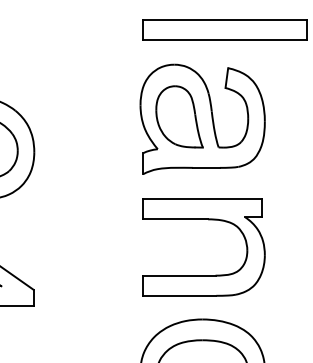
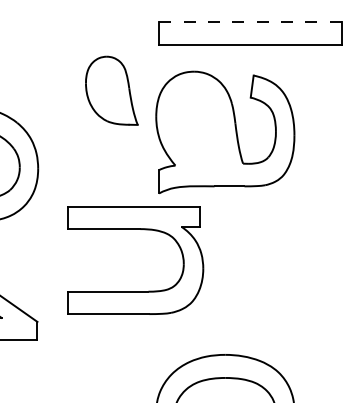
line: (224, 20) -> (249, 22), solid -> dashed
part: (179, 116) -> (111, 90), moved
part: (208, 220) -> (140, 230), moved

